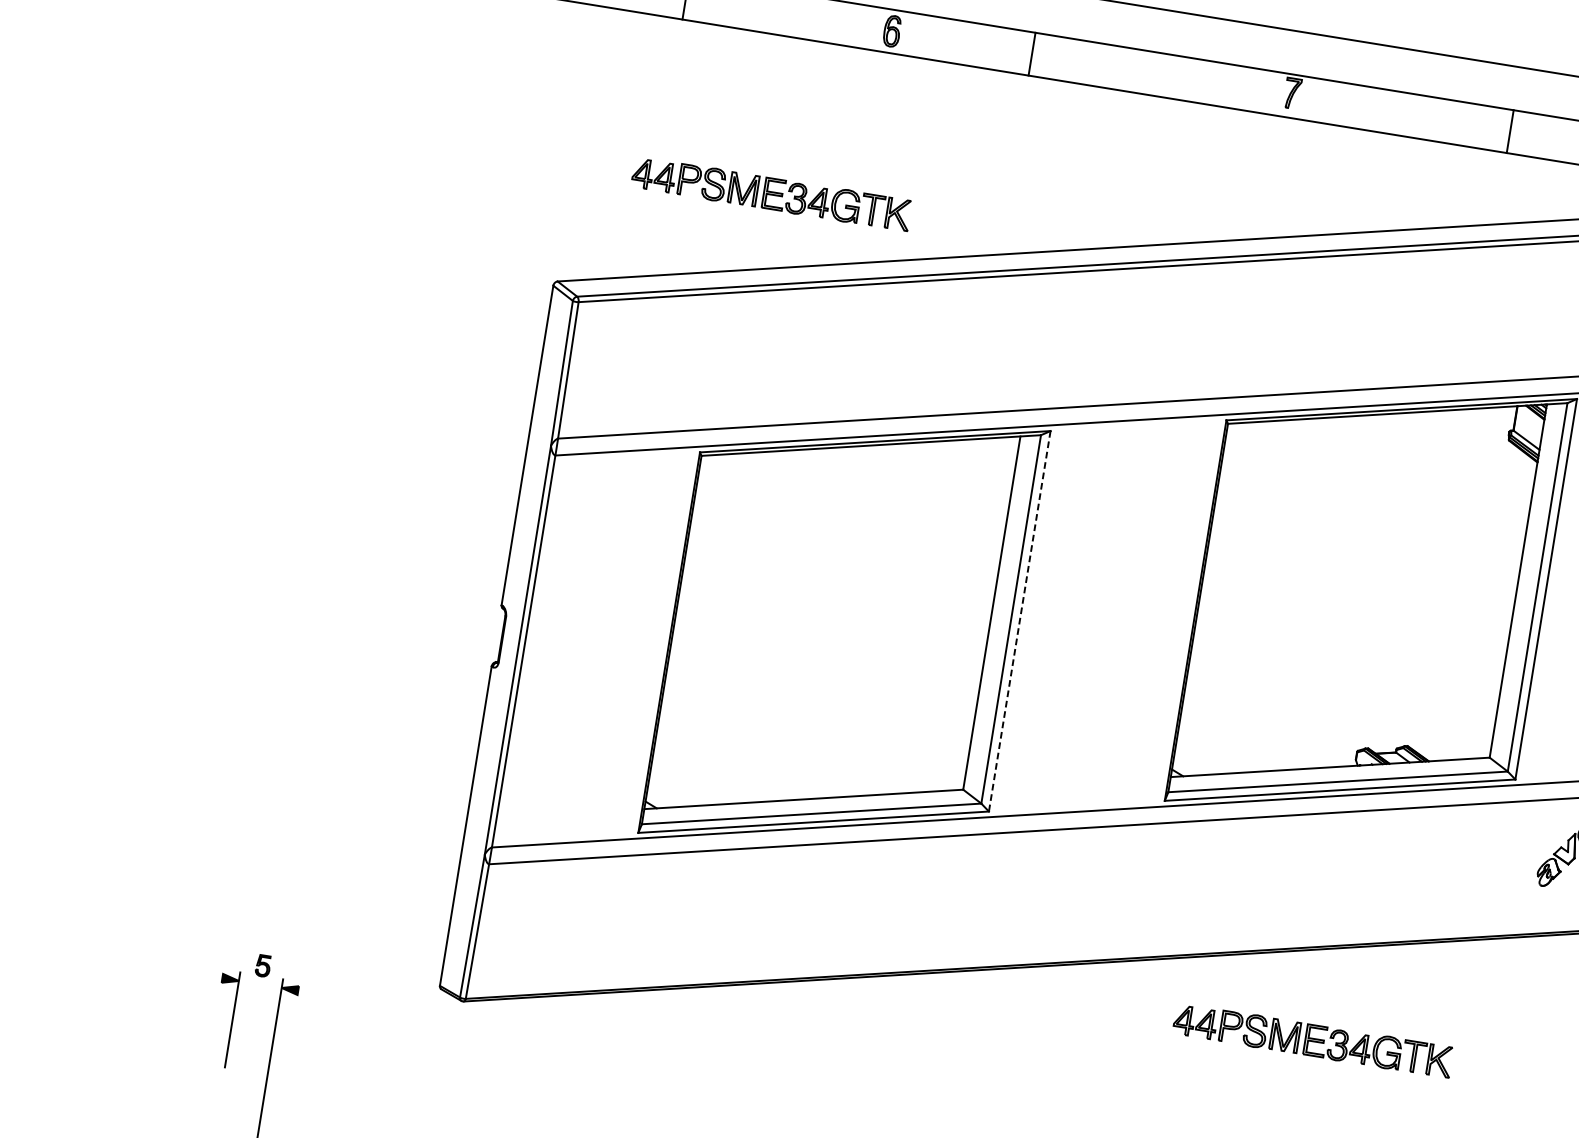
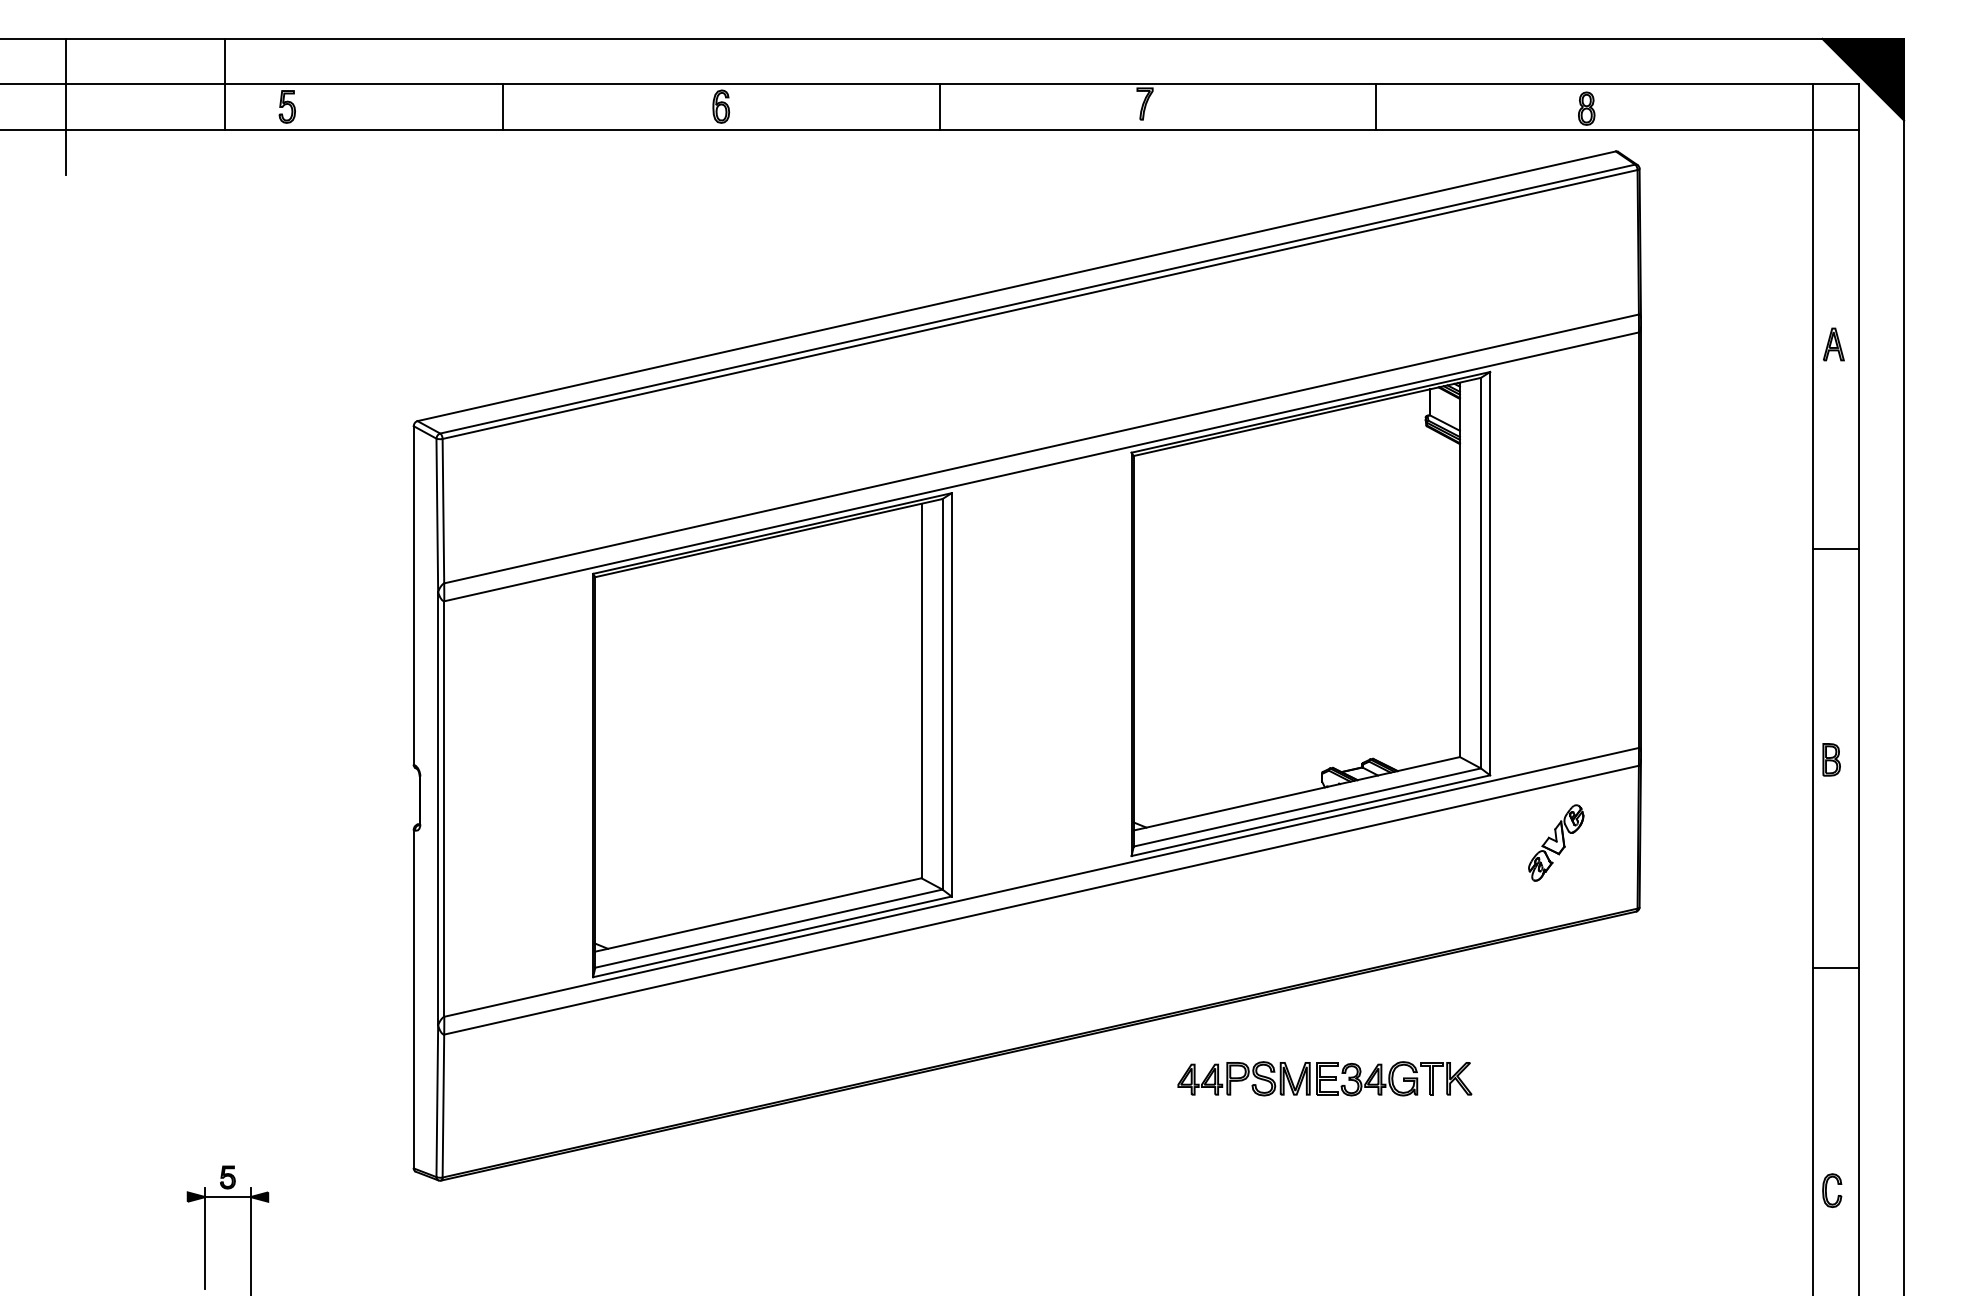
line: (1032, 53) -> (939, 106), moved
part: (771, 193) -> (623, 294), removed
line: (1019, 620) -> (951, 694), dashed -> solid
line: (259, 984) -> (227, 1197), added

